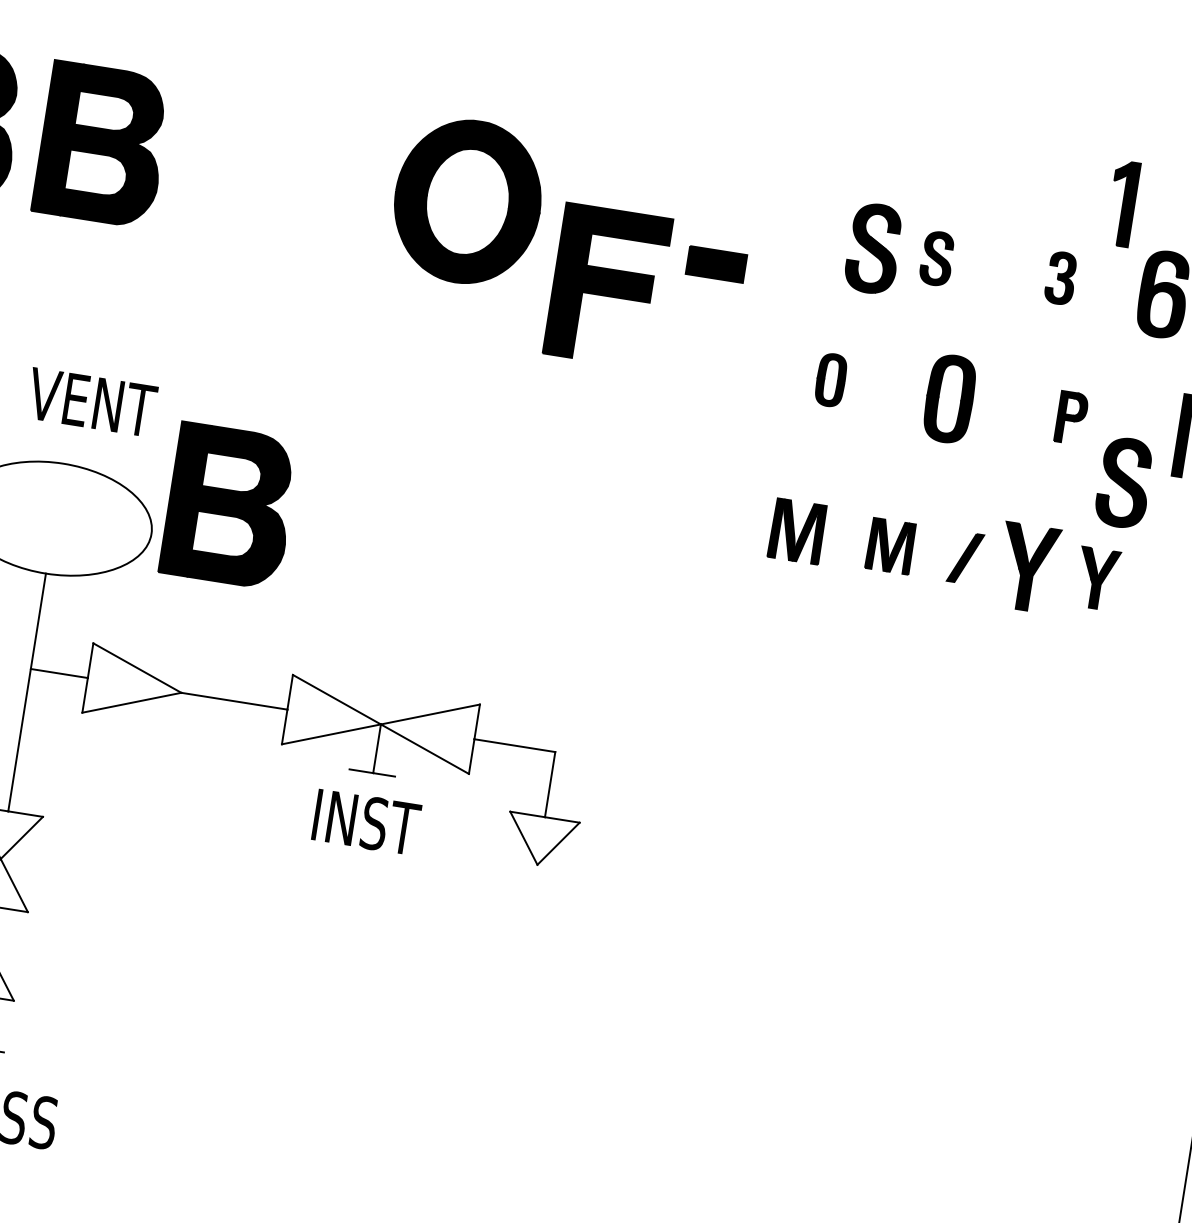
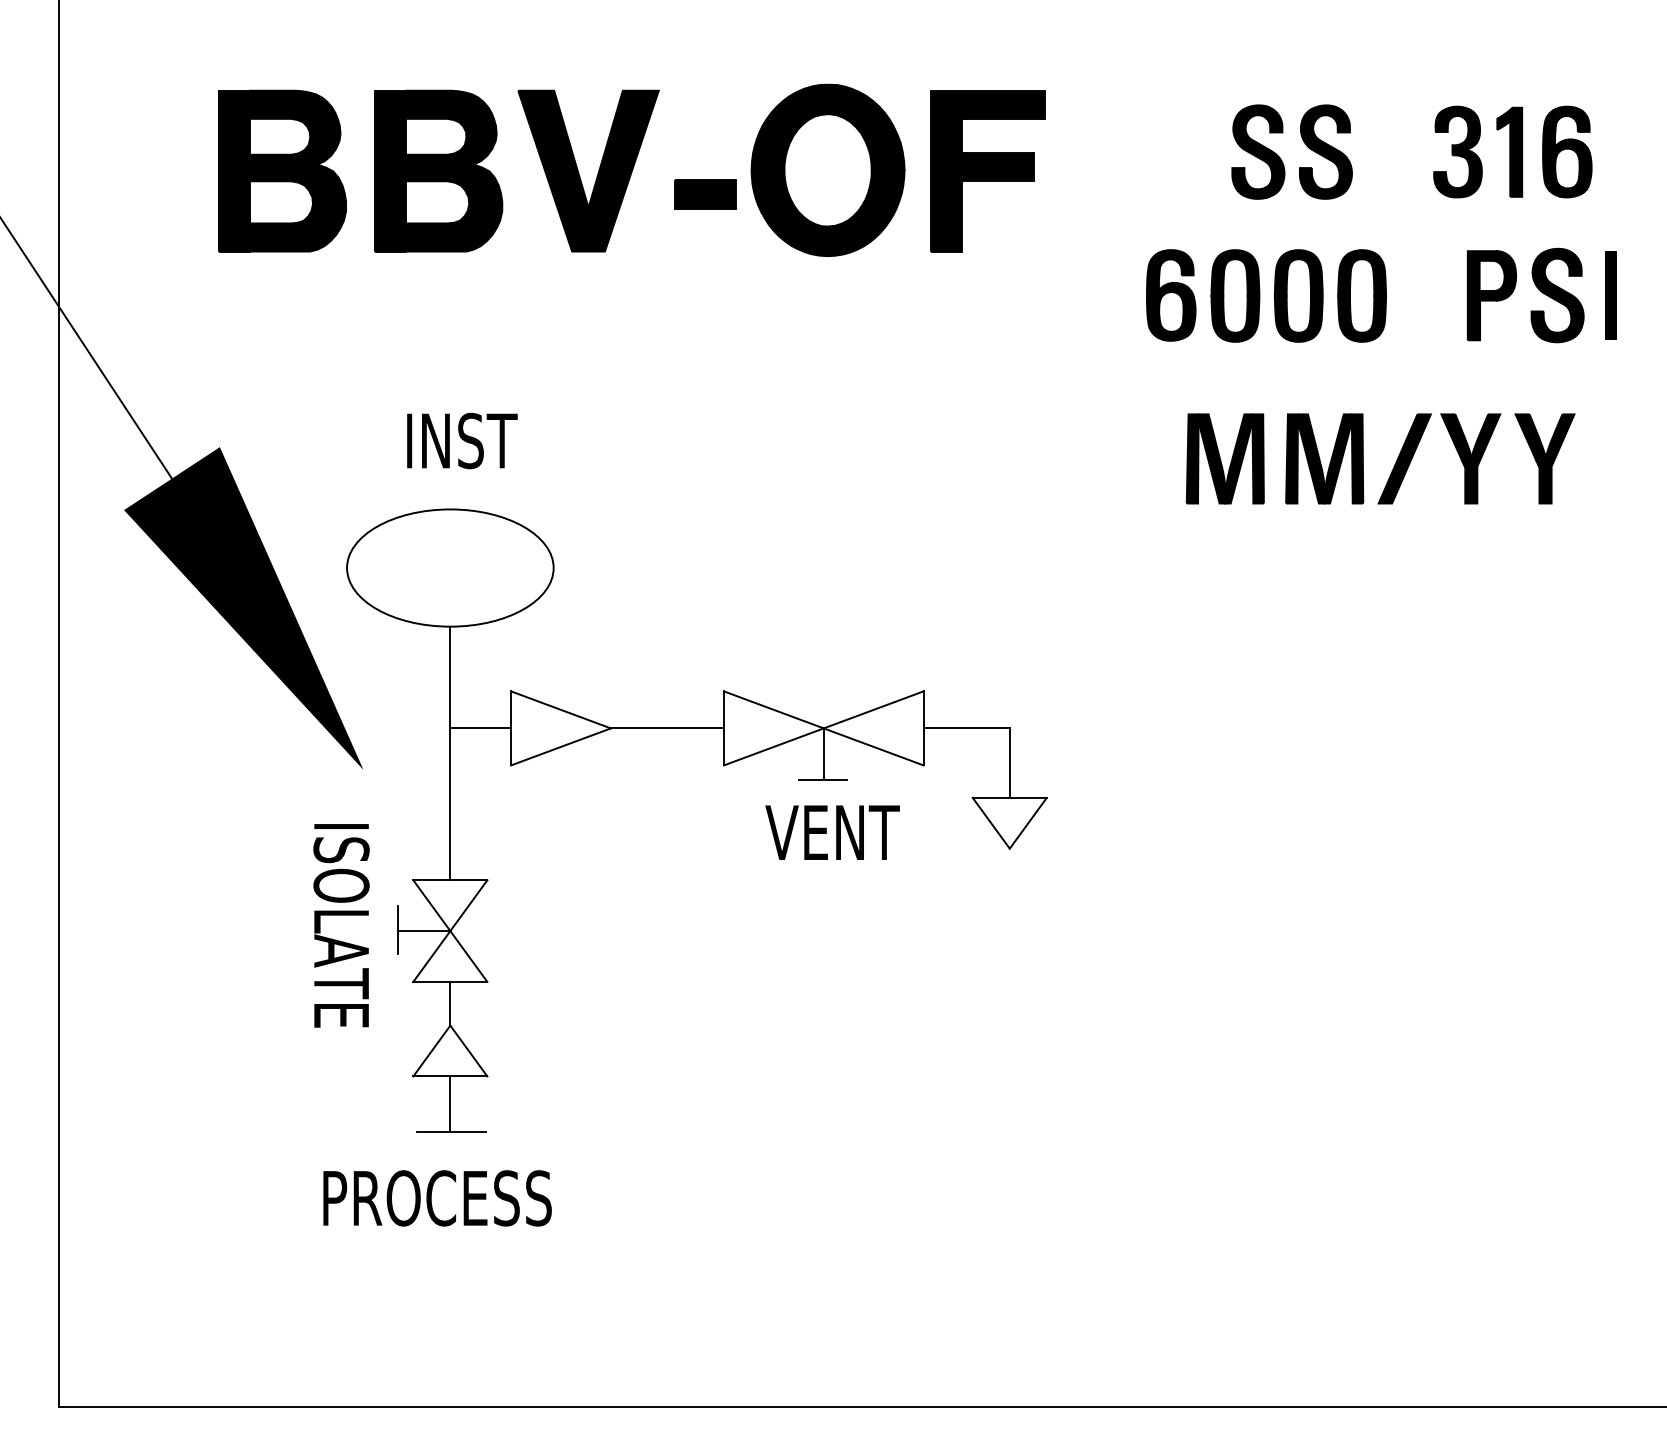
part: (234, 167) -> (579, 172), added
part: (1122, 202) -> (1509, 151), moved
part: (936, 258) -> (1325, 151), size x1.67
part: (716, 264) -> (705, 194), moved
part: (1060, 277) -> (1457, 151), size x1.67
part: (607, 286) -> (987, 171), moved
part: (771, 370) -> (1171, 295), added
part: (831, 379) -> (1235, 295), size x1.67
part: (890, 389) -> (1298, 295), added
text: (91, 401) -> (469, 440), VENT -> INST
part: (1071, 417) -> (1491, 295), size x1.67
part: (1124, 482) -> (1557, 295), moved
part: (229, 505) -> (630, 525), removed
part: (796, 530) -> (1224, 458), size x1.43
part: (890, 545) -> (1324, 458), size x1.67
part: (965, 557) -> (1404, 458), size x1.67
part: (1096, 578) -> (1544, 458), size x1.43
text: (373, 823) -> (832, 832), INST -> VENT

